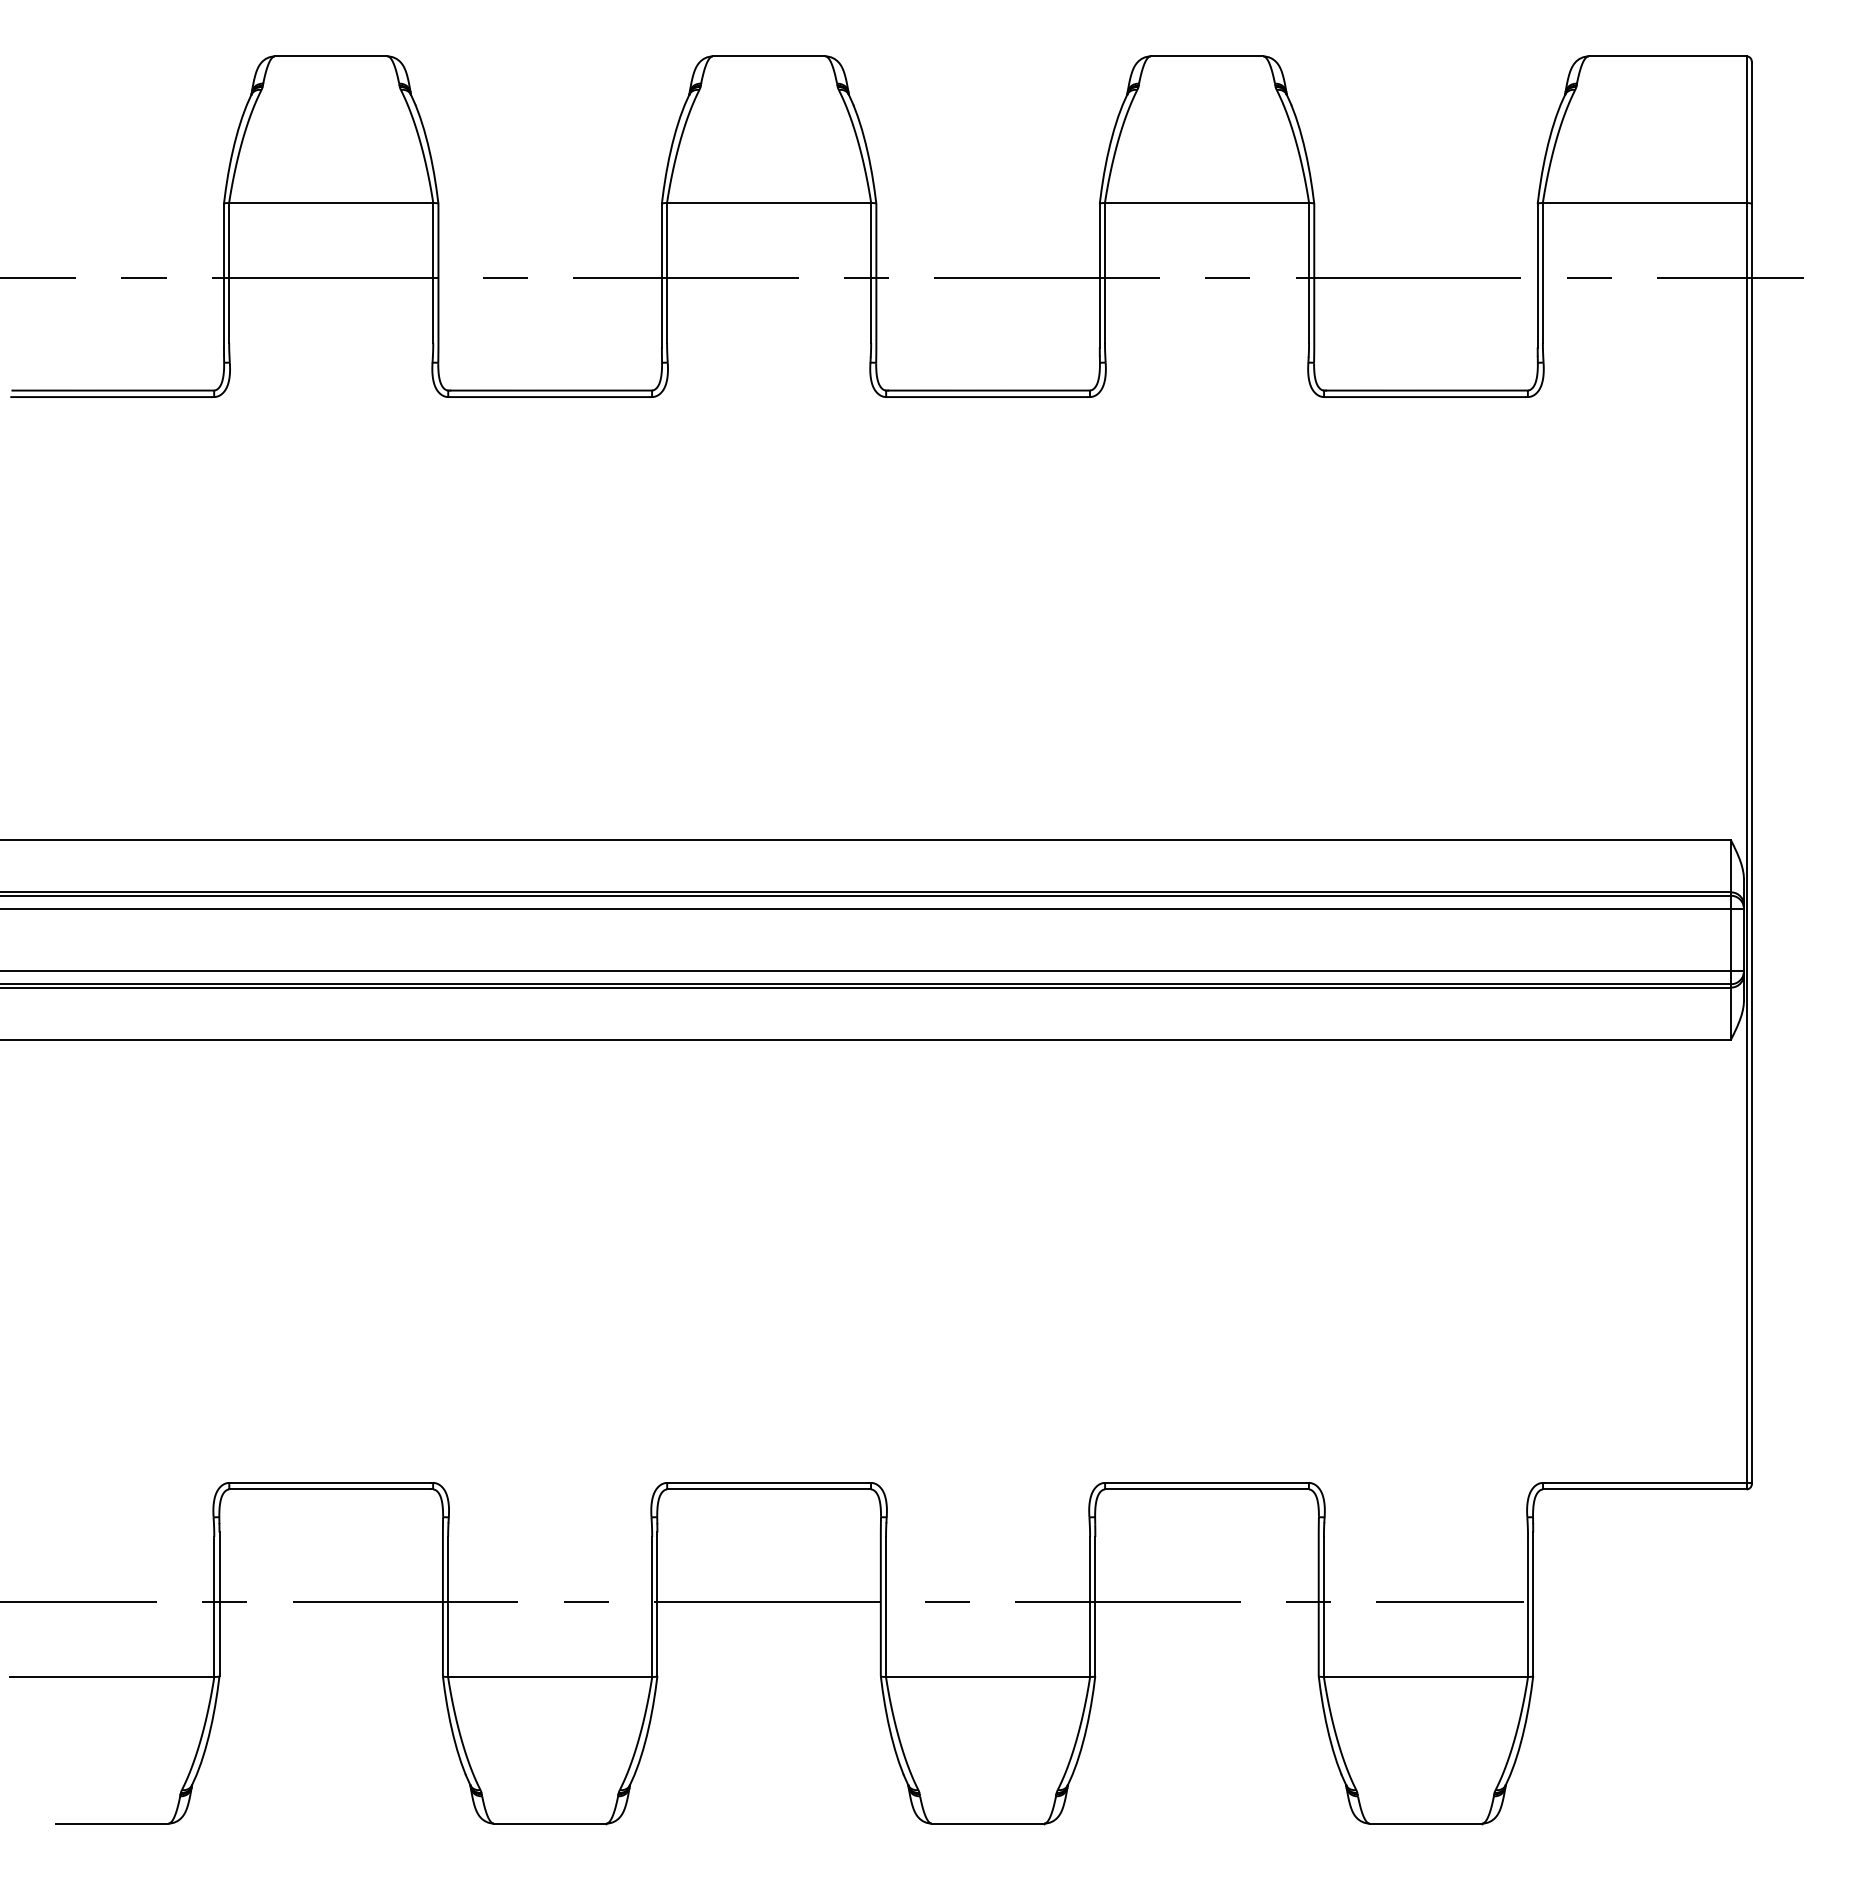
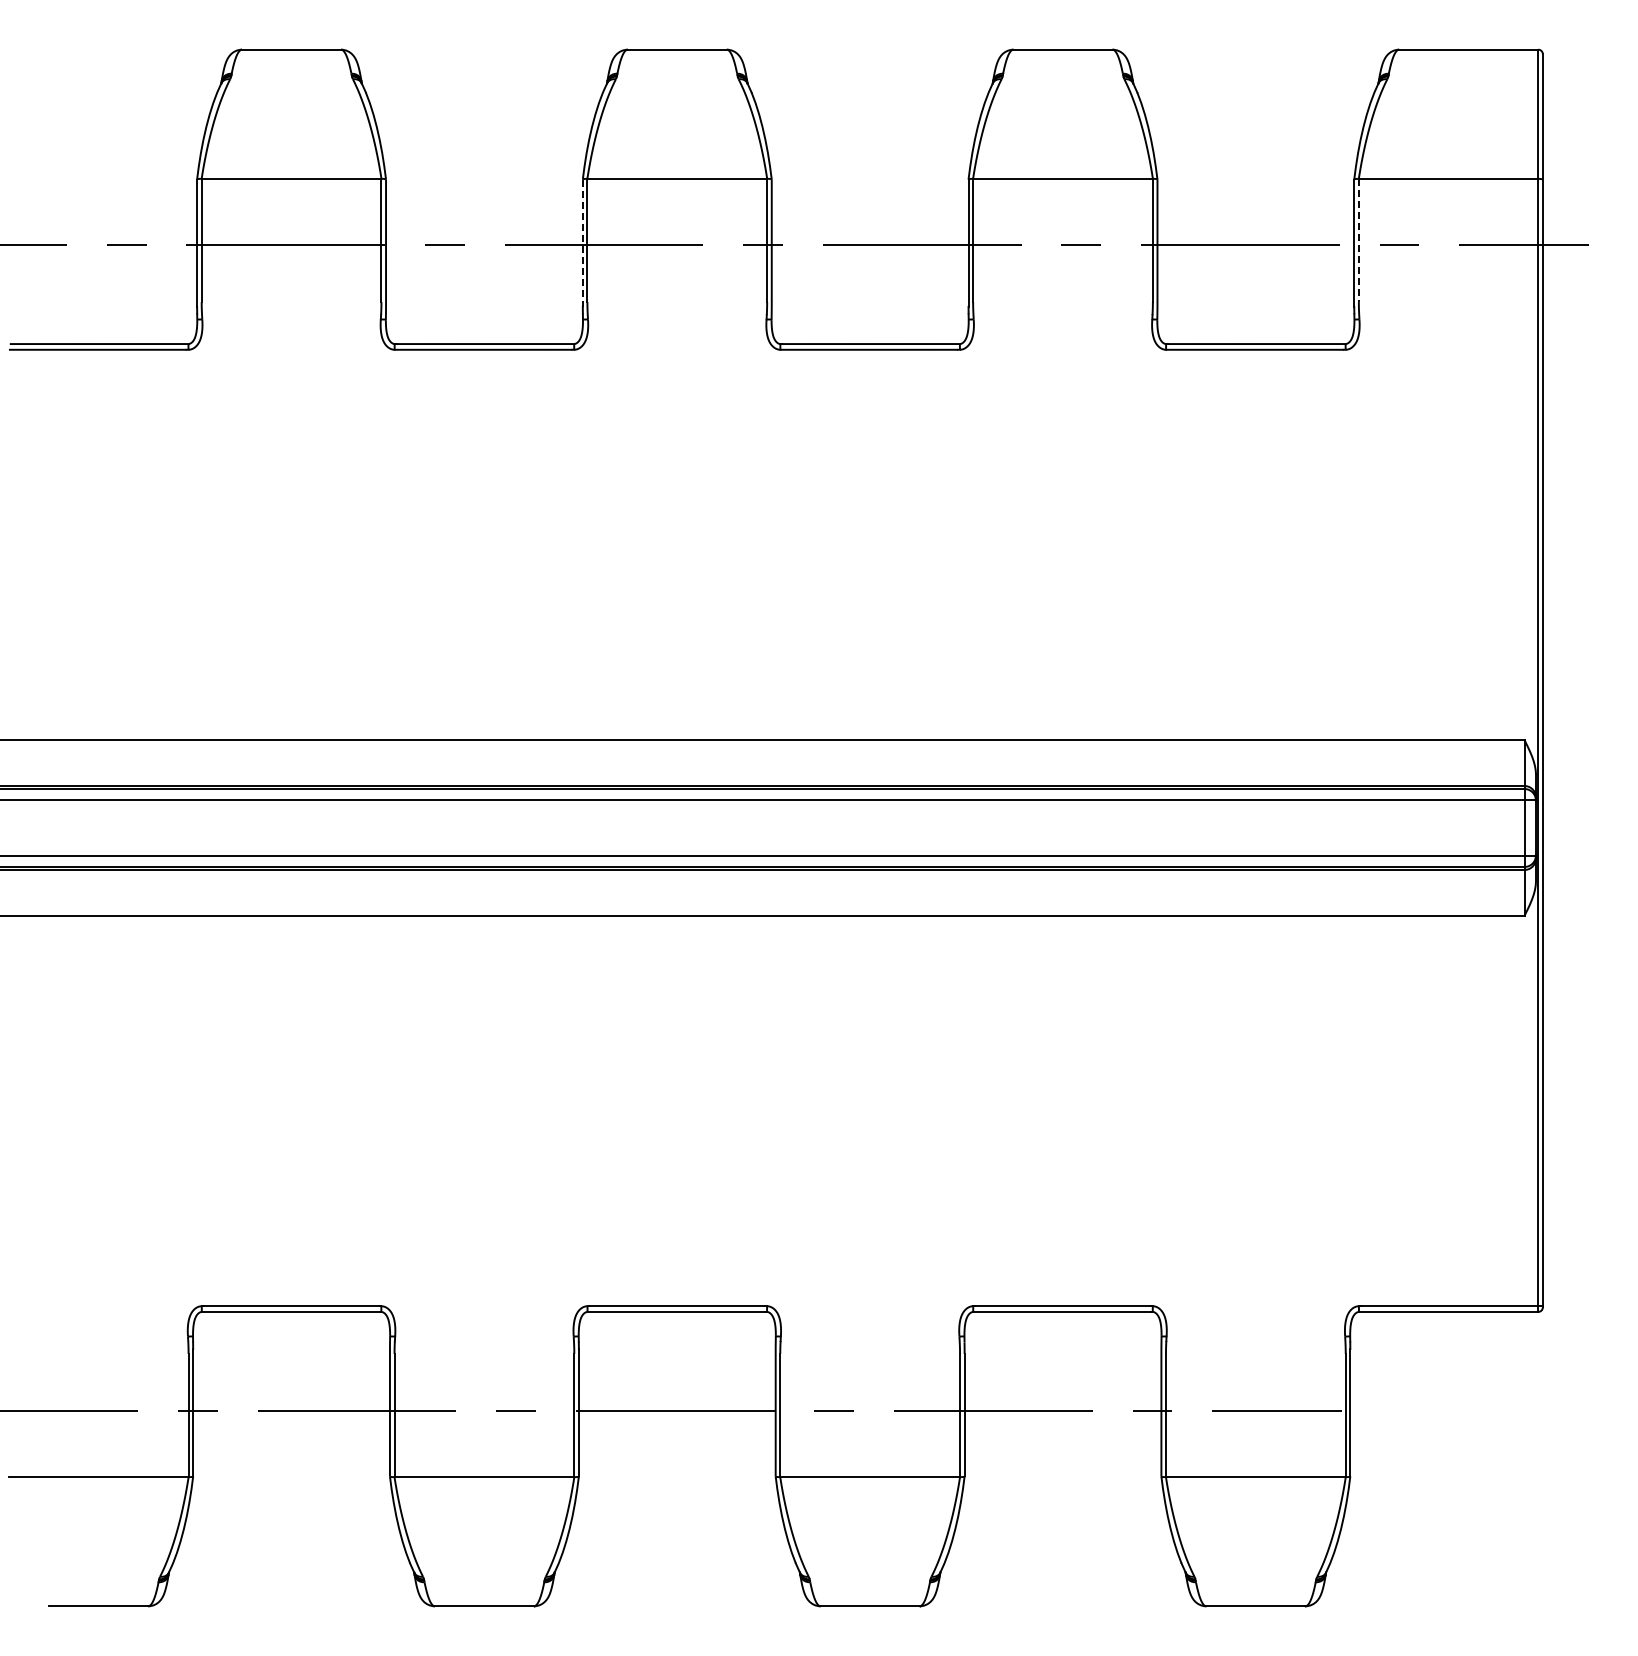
line: (1542, 273) -> (1358, 240), solid -> dashed
line: (661, 276) -> (582, 243), solid -> dashed

